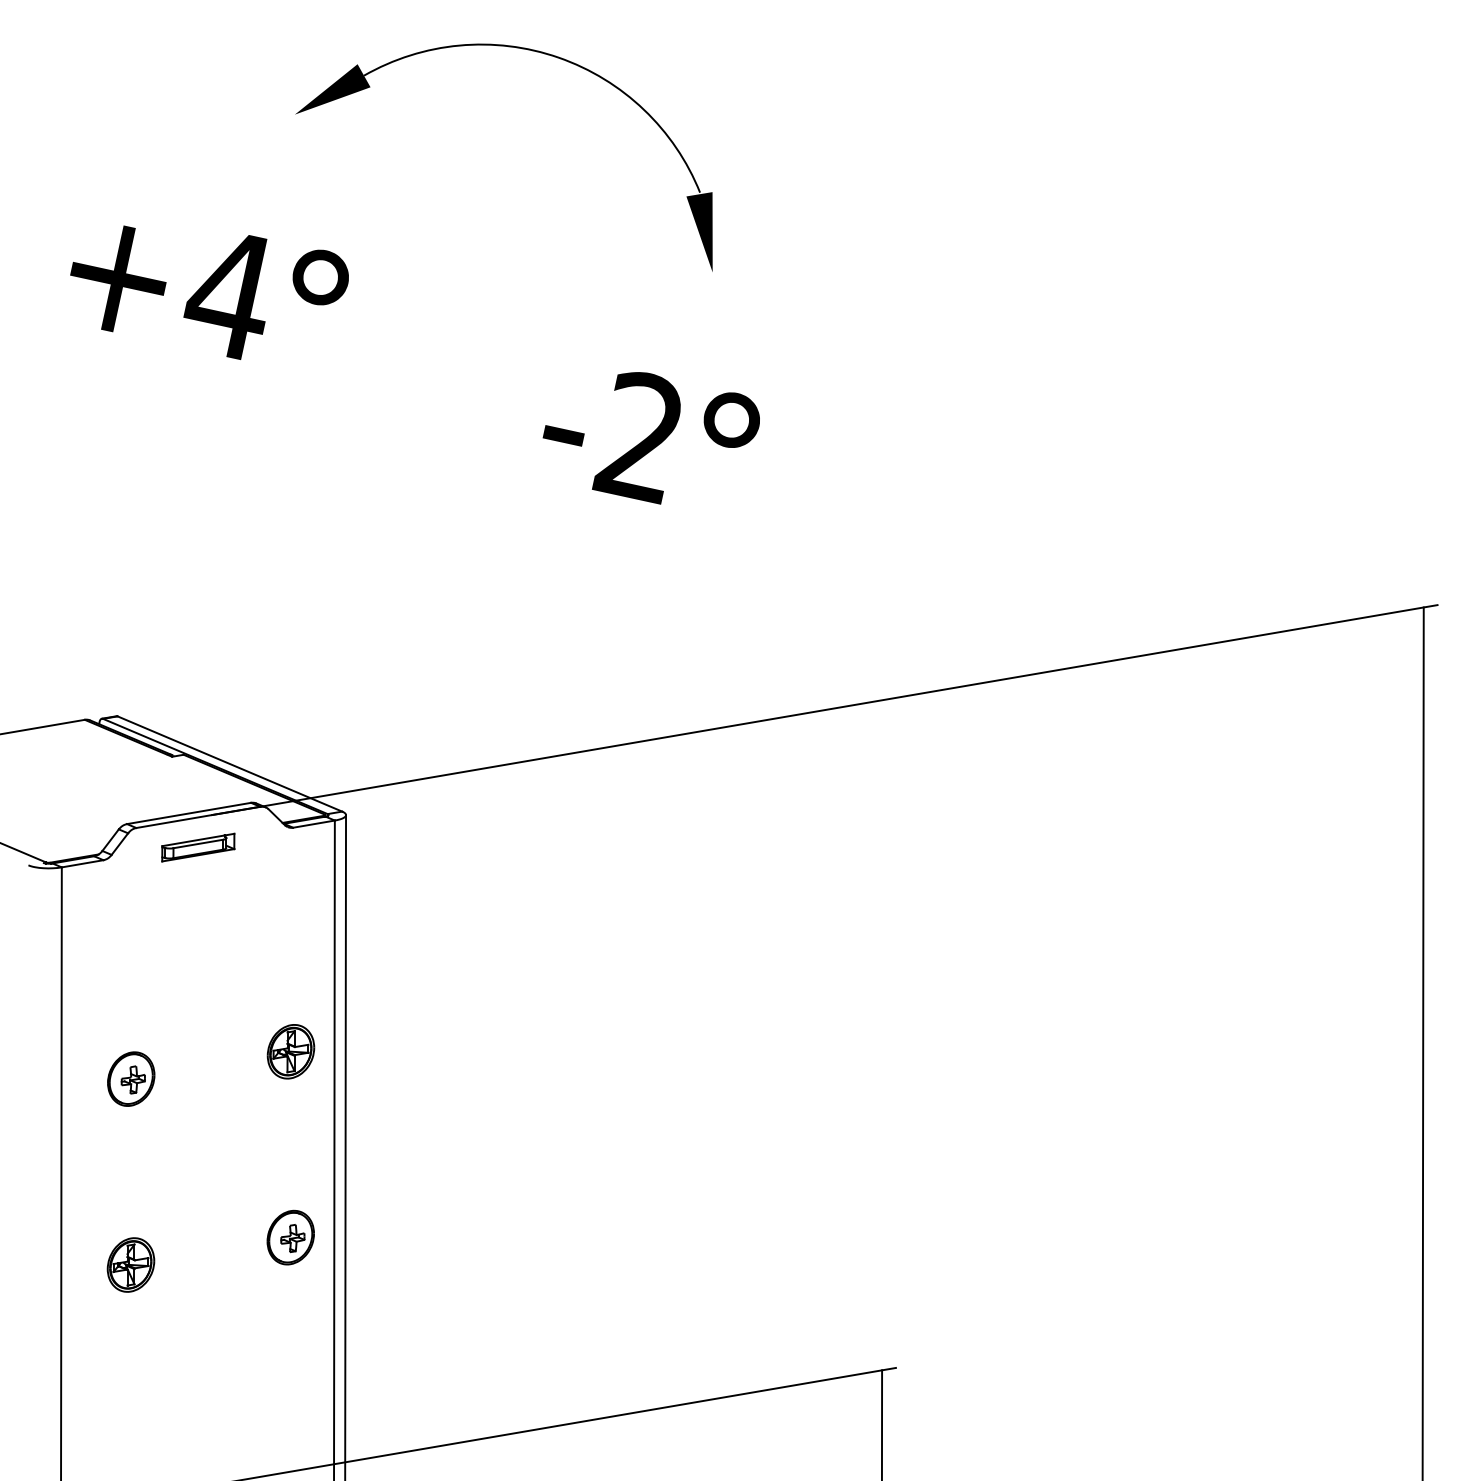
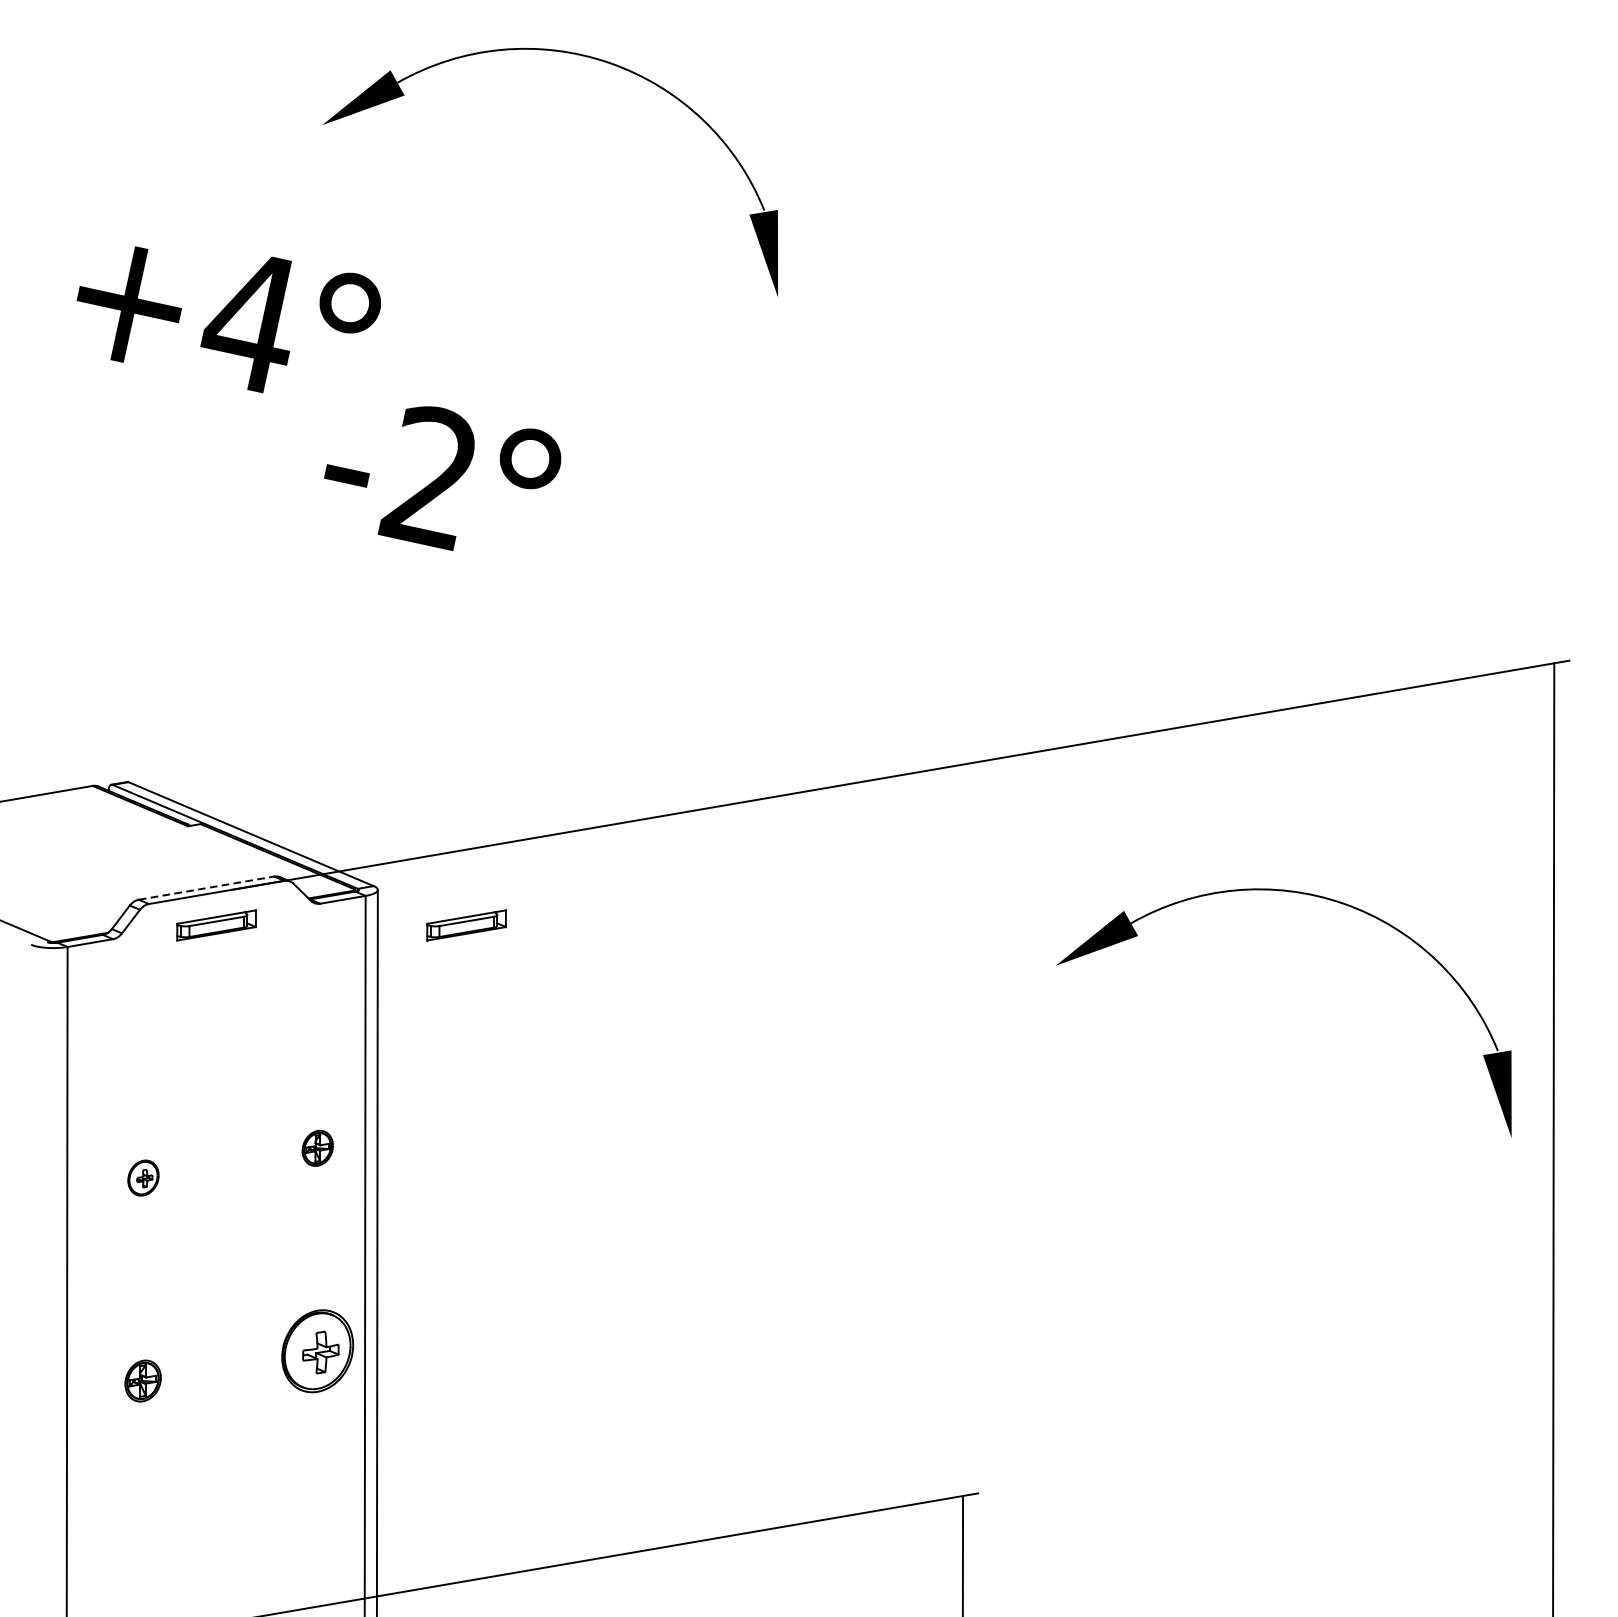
text: (650, 438) -> (441, 478), moved
line: (189, 813) -> (206, 888), solid -> dashed
part: (1194, 819) -> (1304, 894), added
part: (427, 847) -> (466, 925), added
part: (290, 1051) -> (317, 1147), size x0.6
part: (131, 1078) -> (143, 1177), size x0.6
part: (290, 1237) -> (317, 1351), size x1.4
part: (130, 1264) -> (142, 1380), size x0.7

